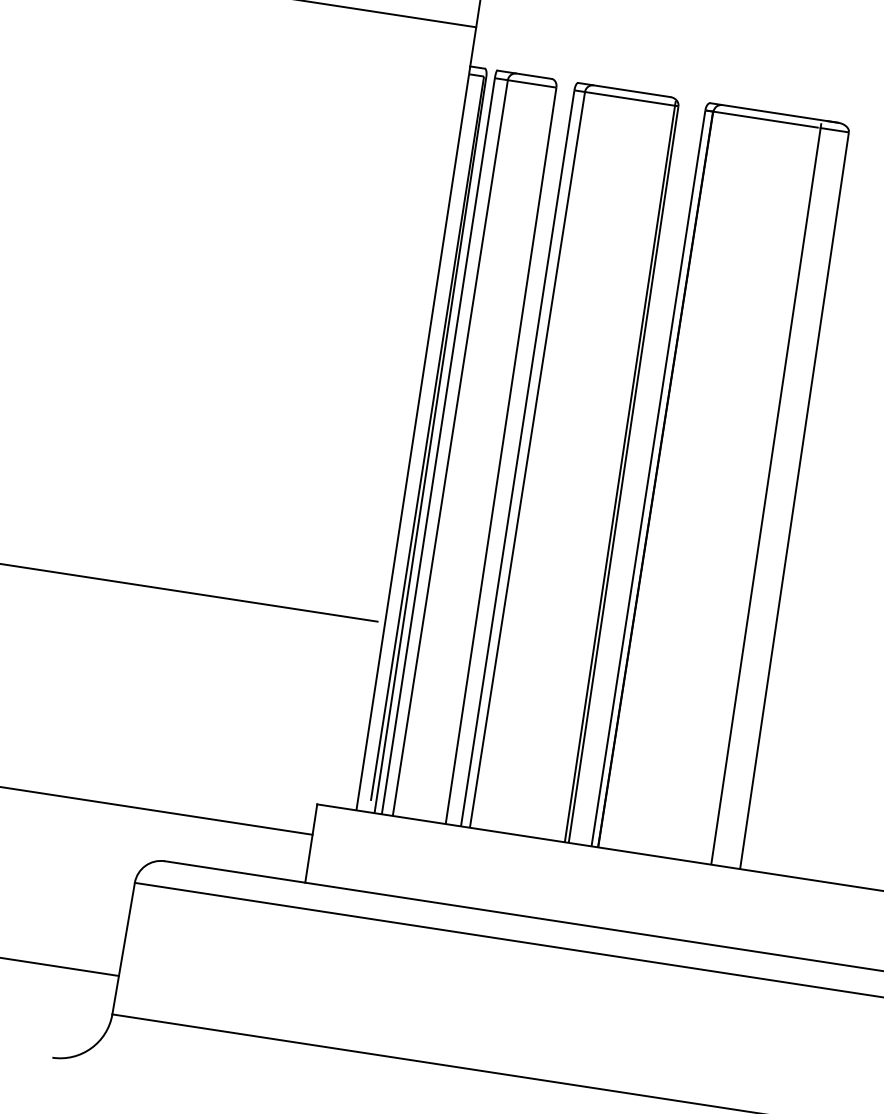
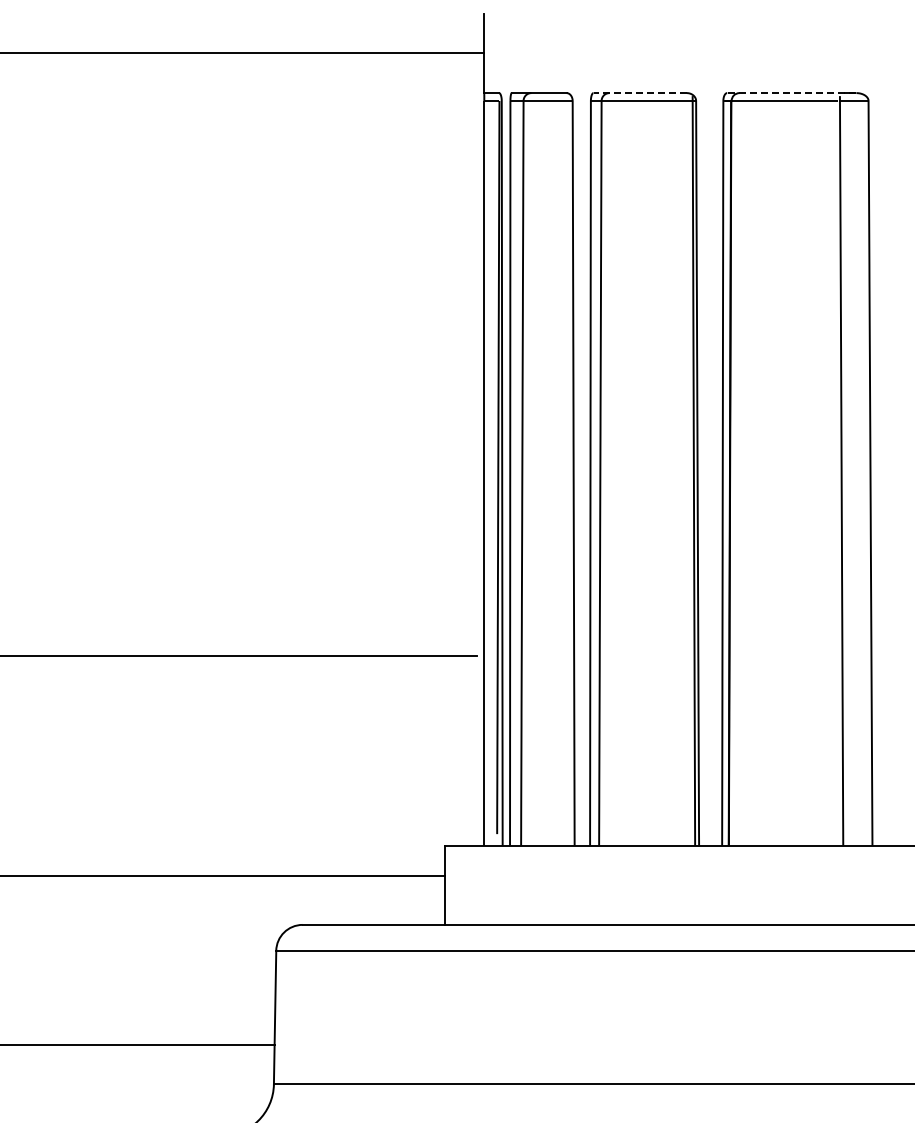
line: (624, 90) -> (640, 93), solid -> dashed
line: (773, 113) -> (791, 93), solid -> dashed

